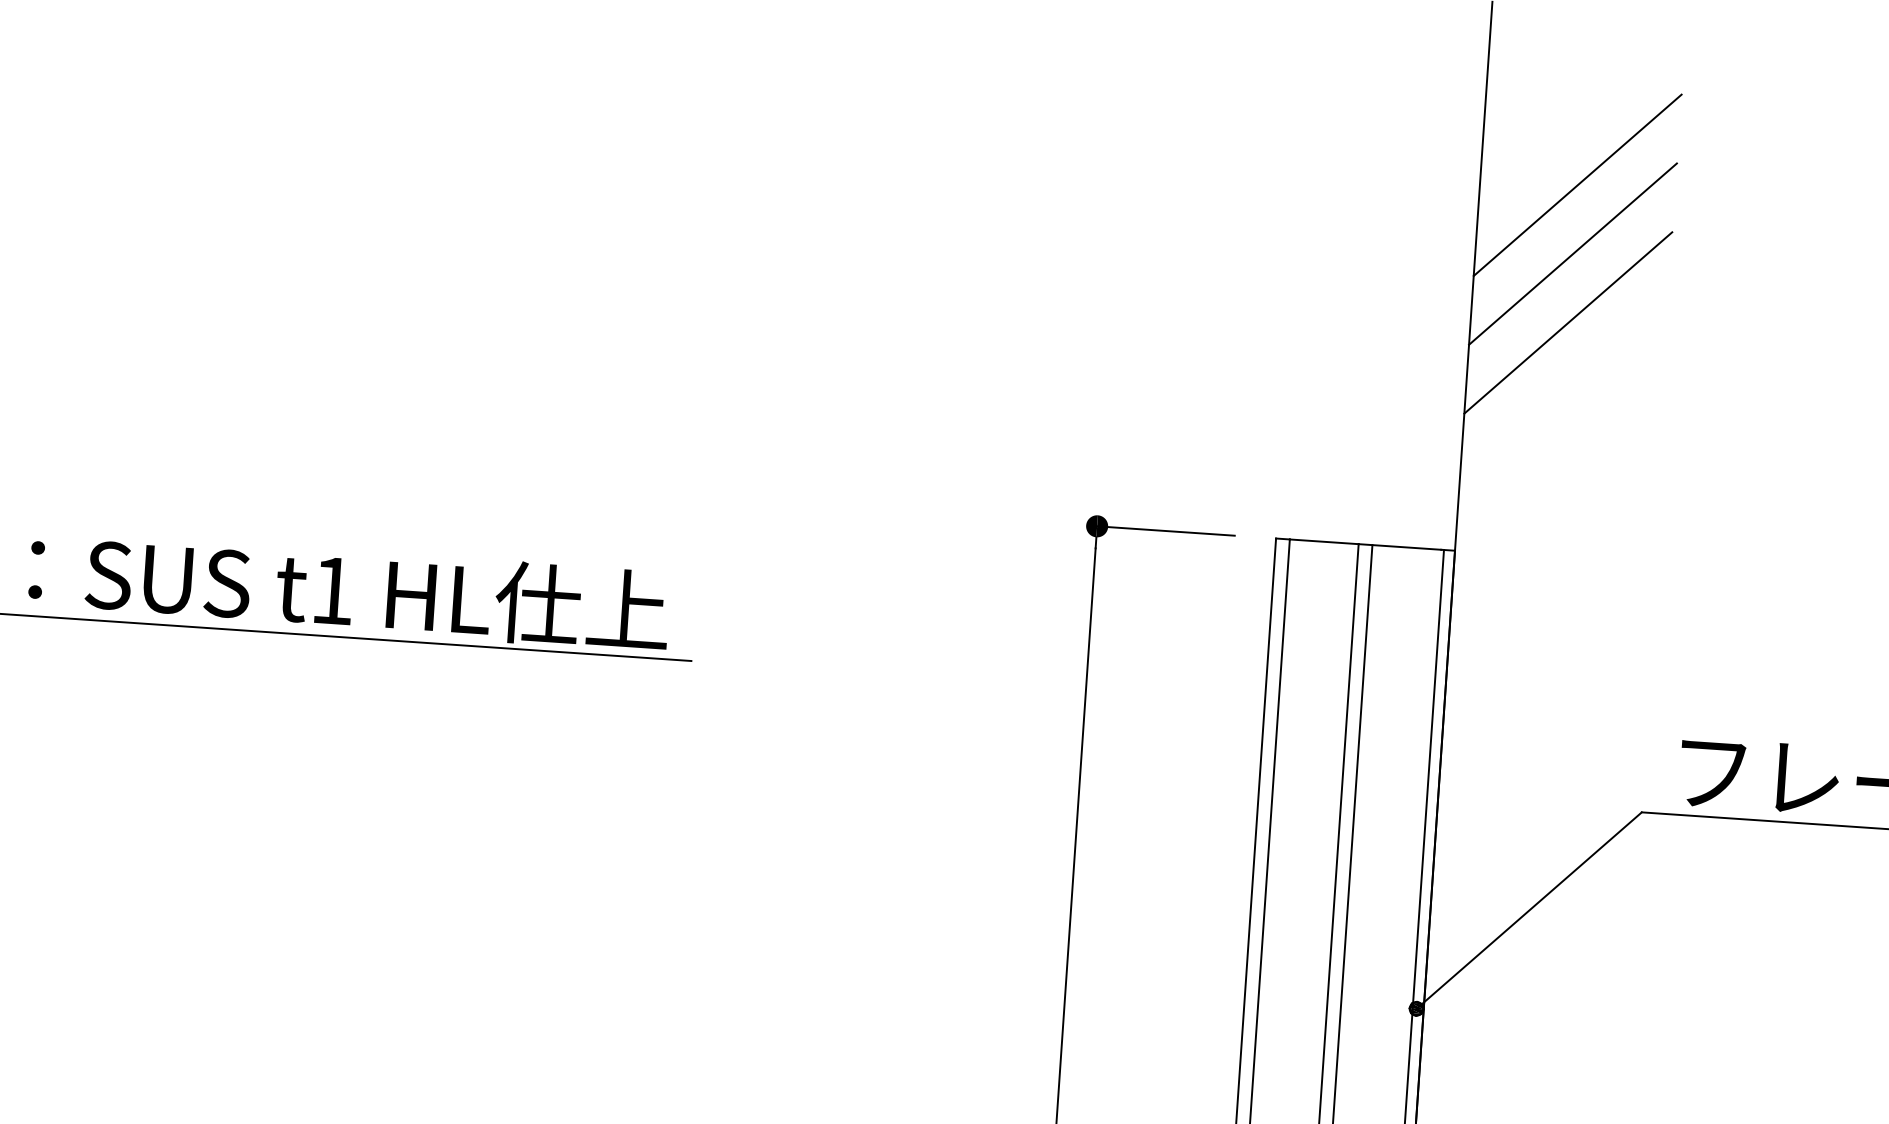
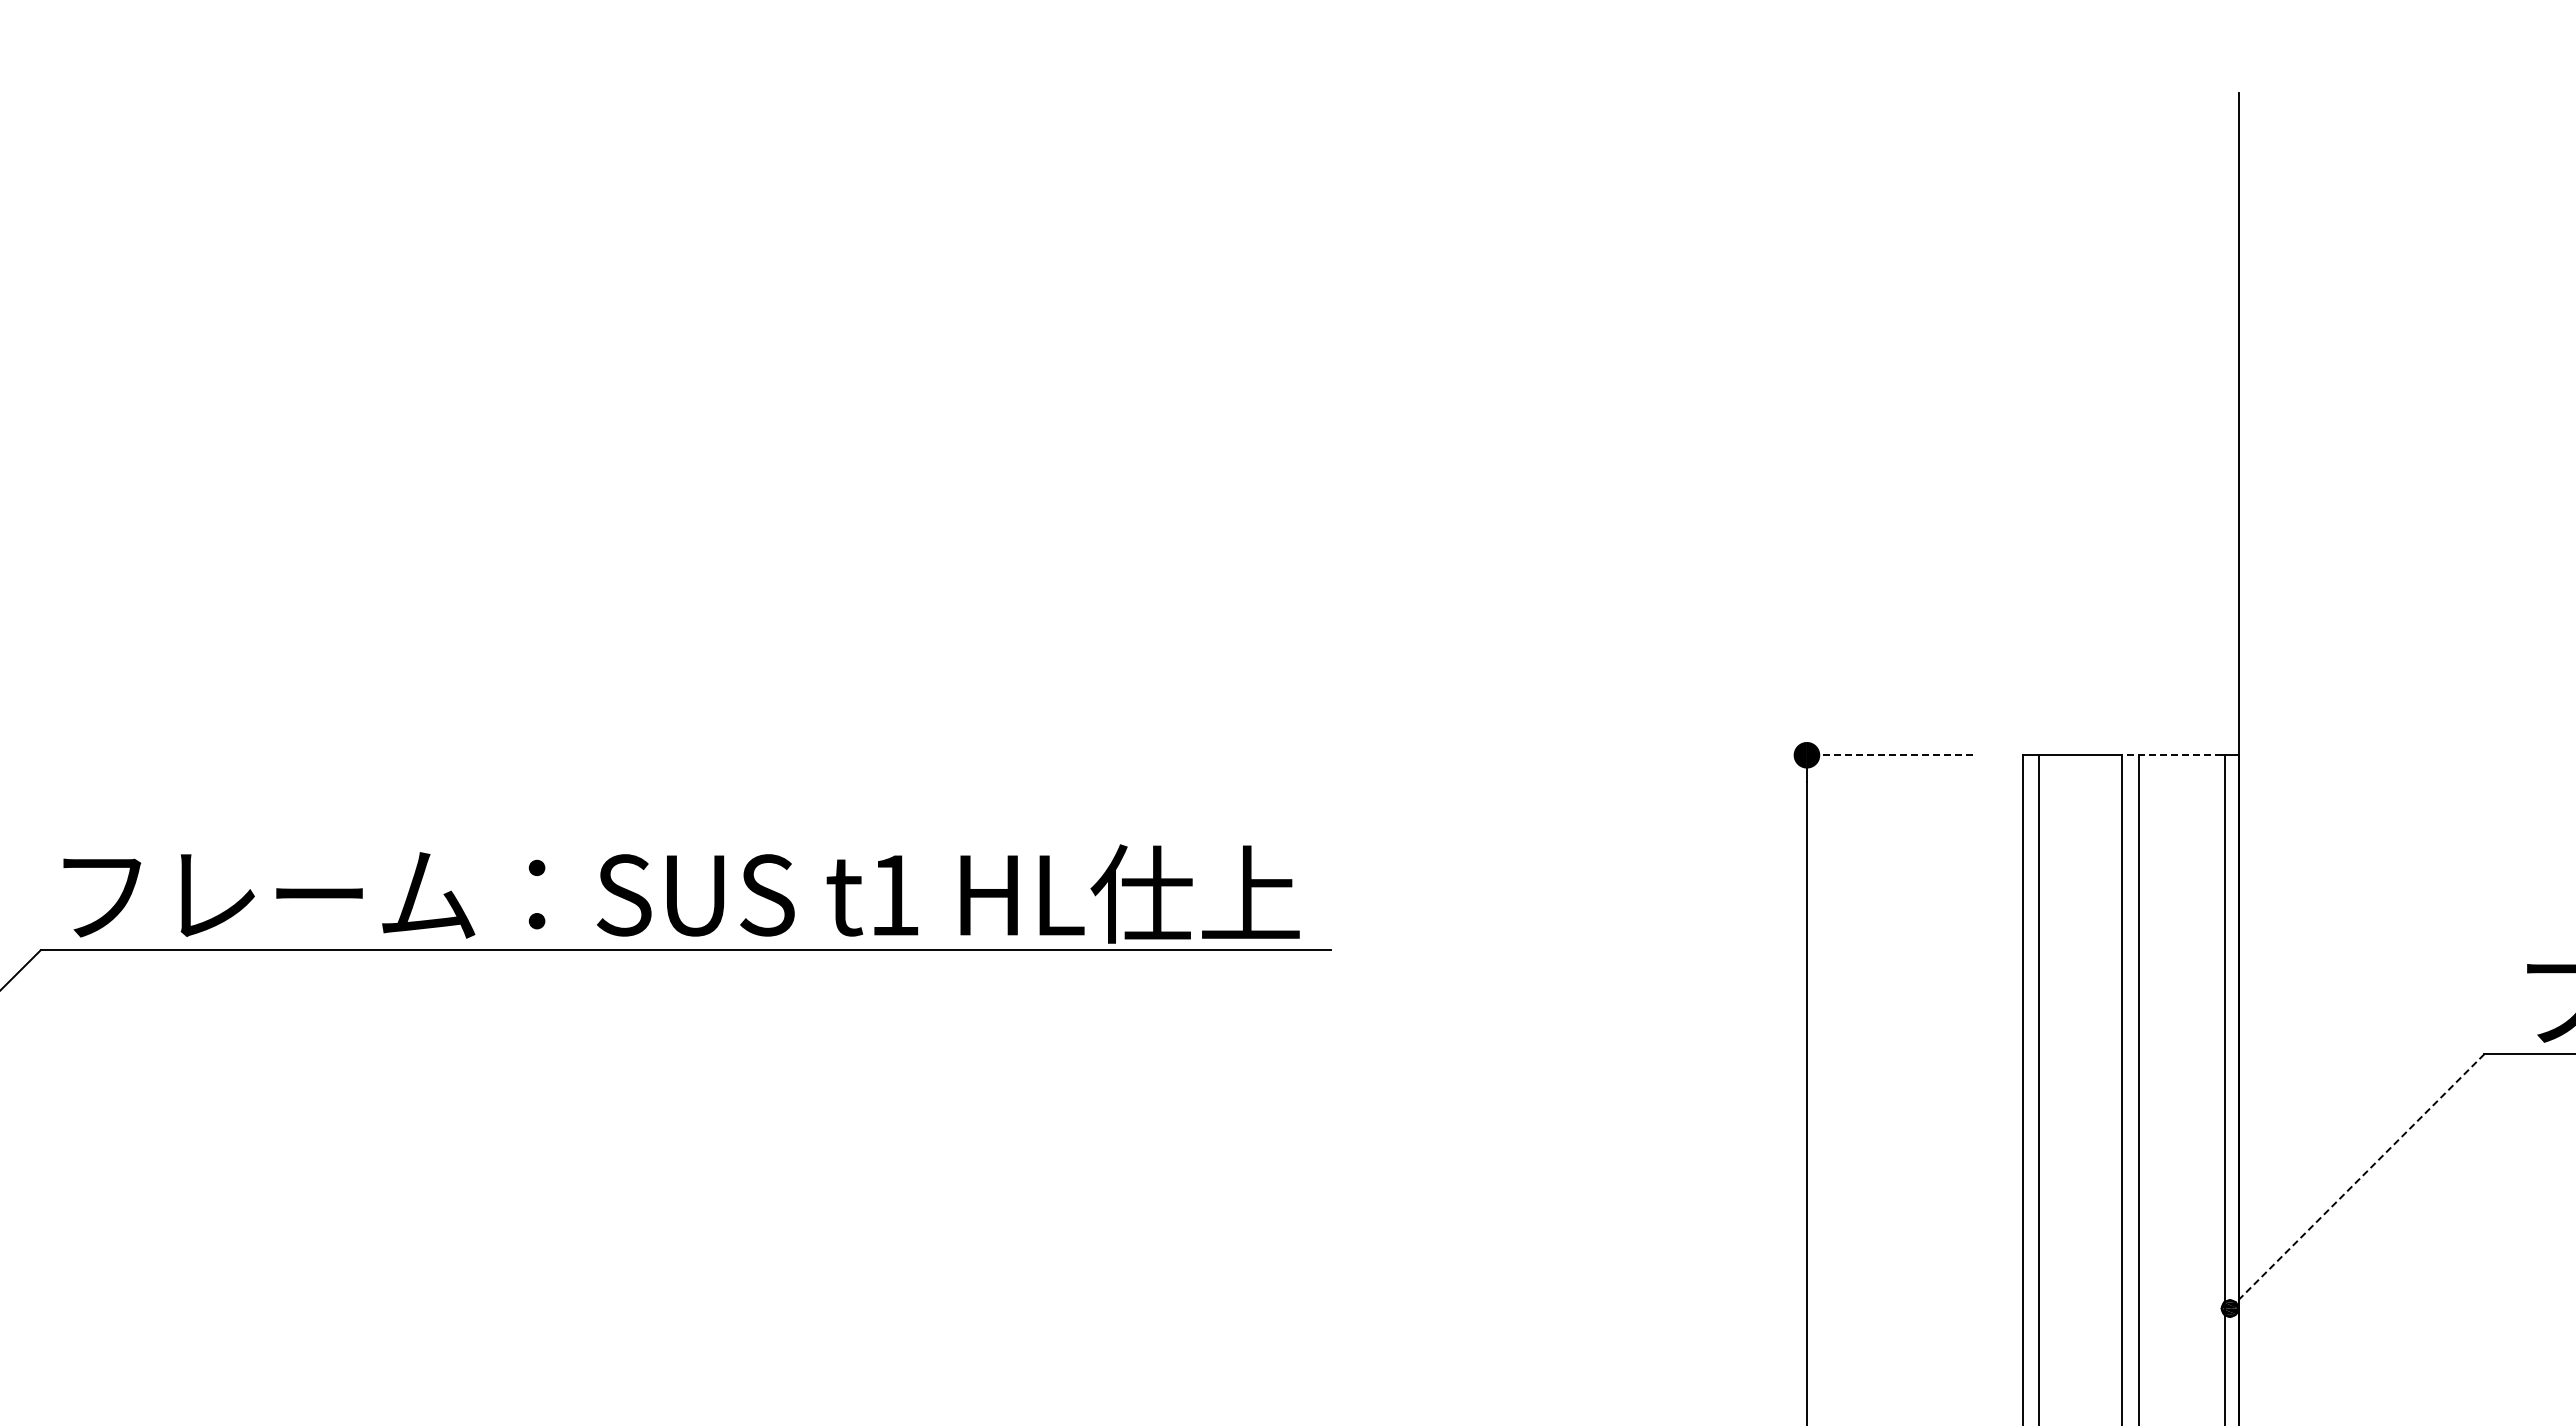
line: (1577, 185) -> (2355, 306), removed
line: (1572, 254) -> (2355, 389), removed
line: (1567, 322) -> (2355, 472), removed
line: (1165, 531) -> (1889, 755), solid -> dashed
line: (1400, 547) -> (2172, 755), solid -> dashed
line: (1529, 910) -> (2357, 1181), solid -> dashed

